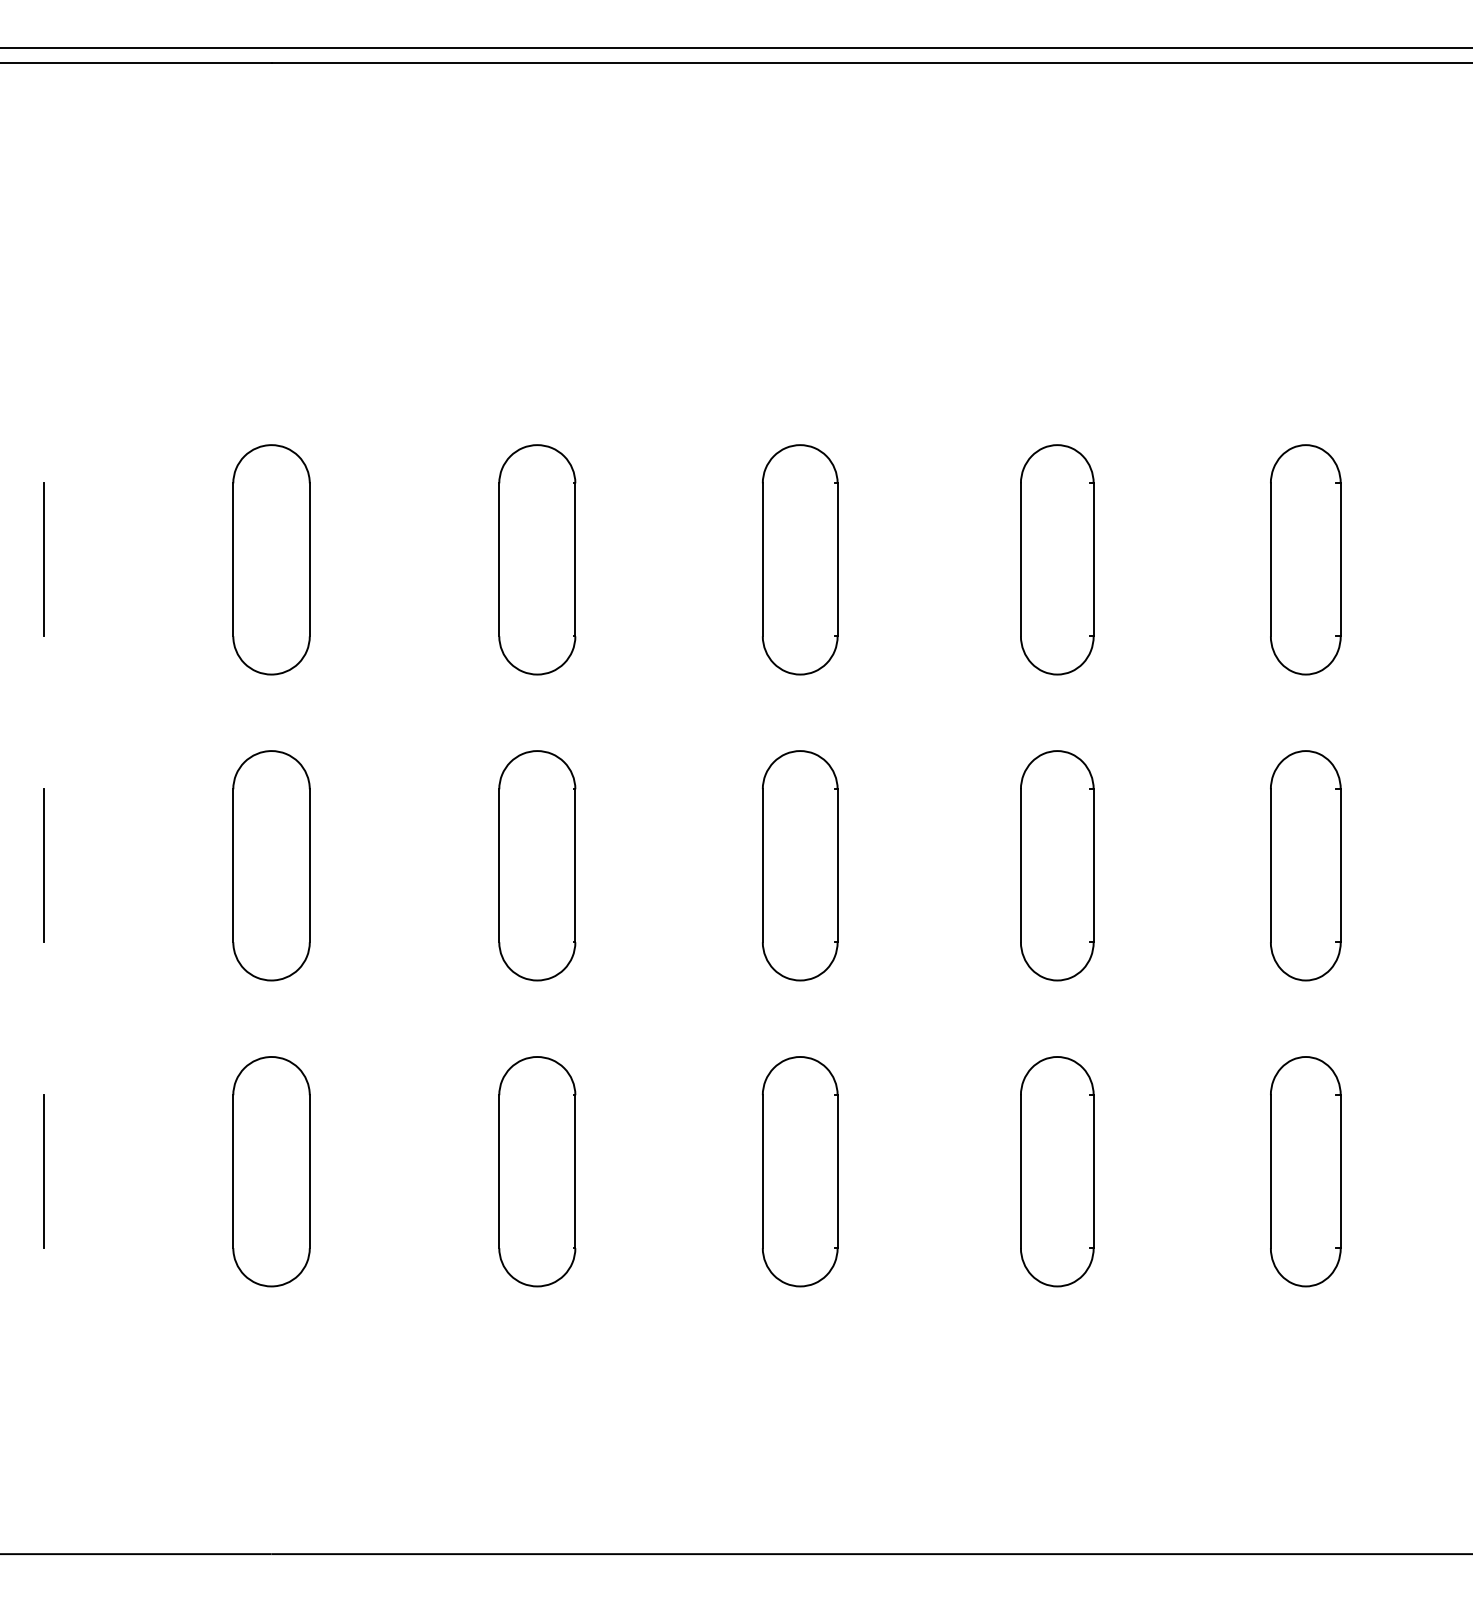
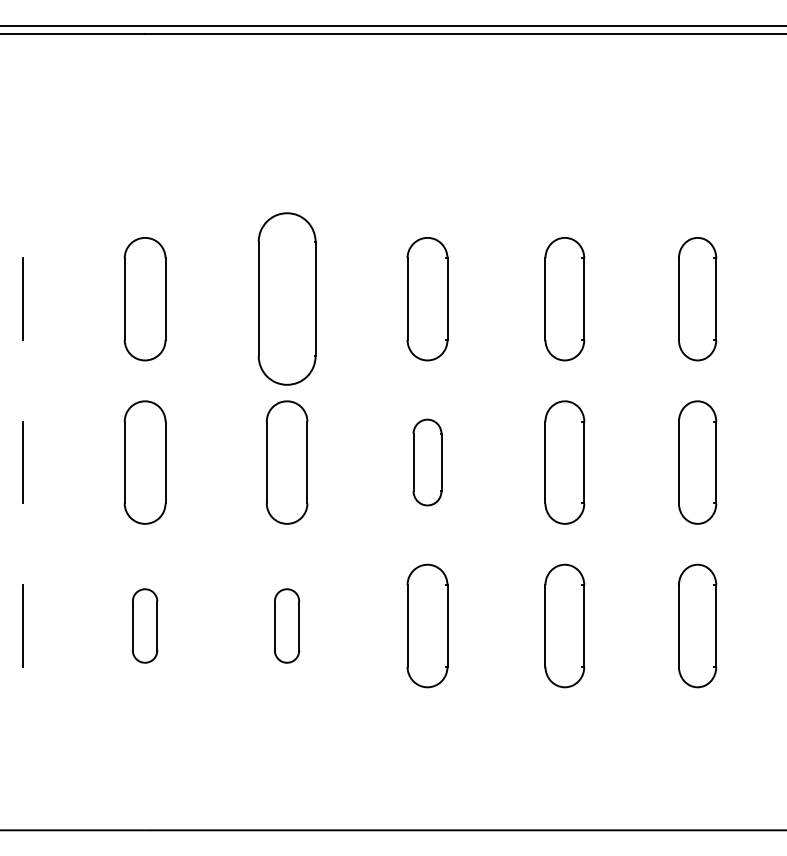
part: (536, 560) -> (286, 299), size x1.4
part: (800, 865) -> (427, 462), size x0.7
part: (270, 1170) -> (144, 625), size x0.6
part: (536, 1170) -> (286, 625), size x0.6

